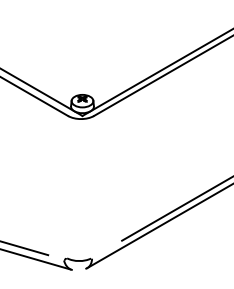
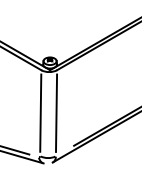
line: (66, 185) -> (40, 112), added
line: (93, 185) -> (56, 112), added

